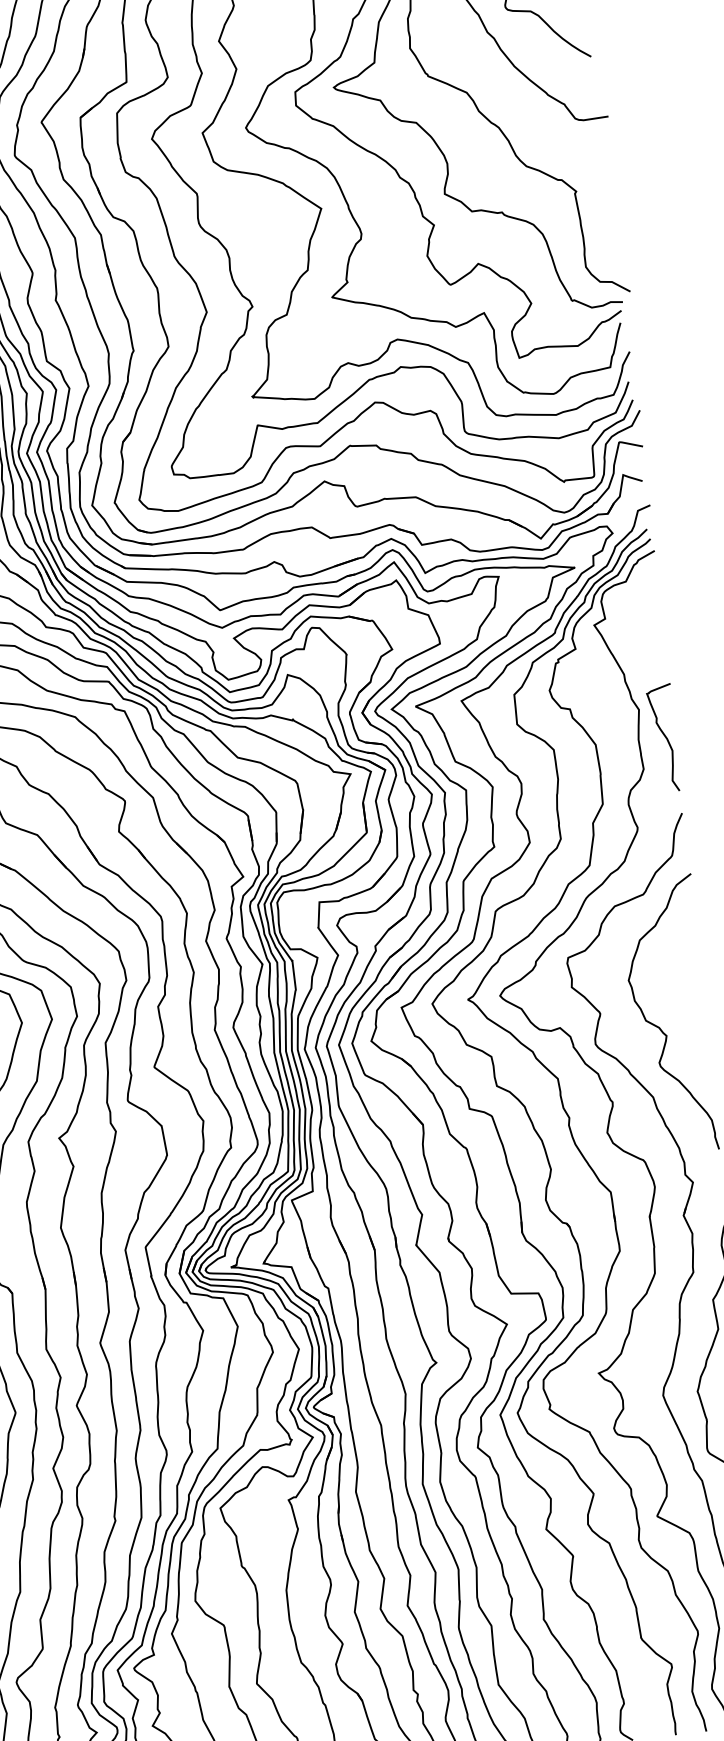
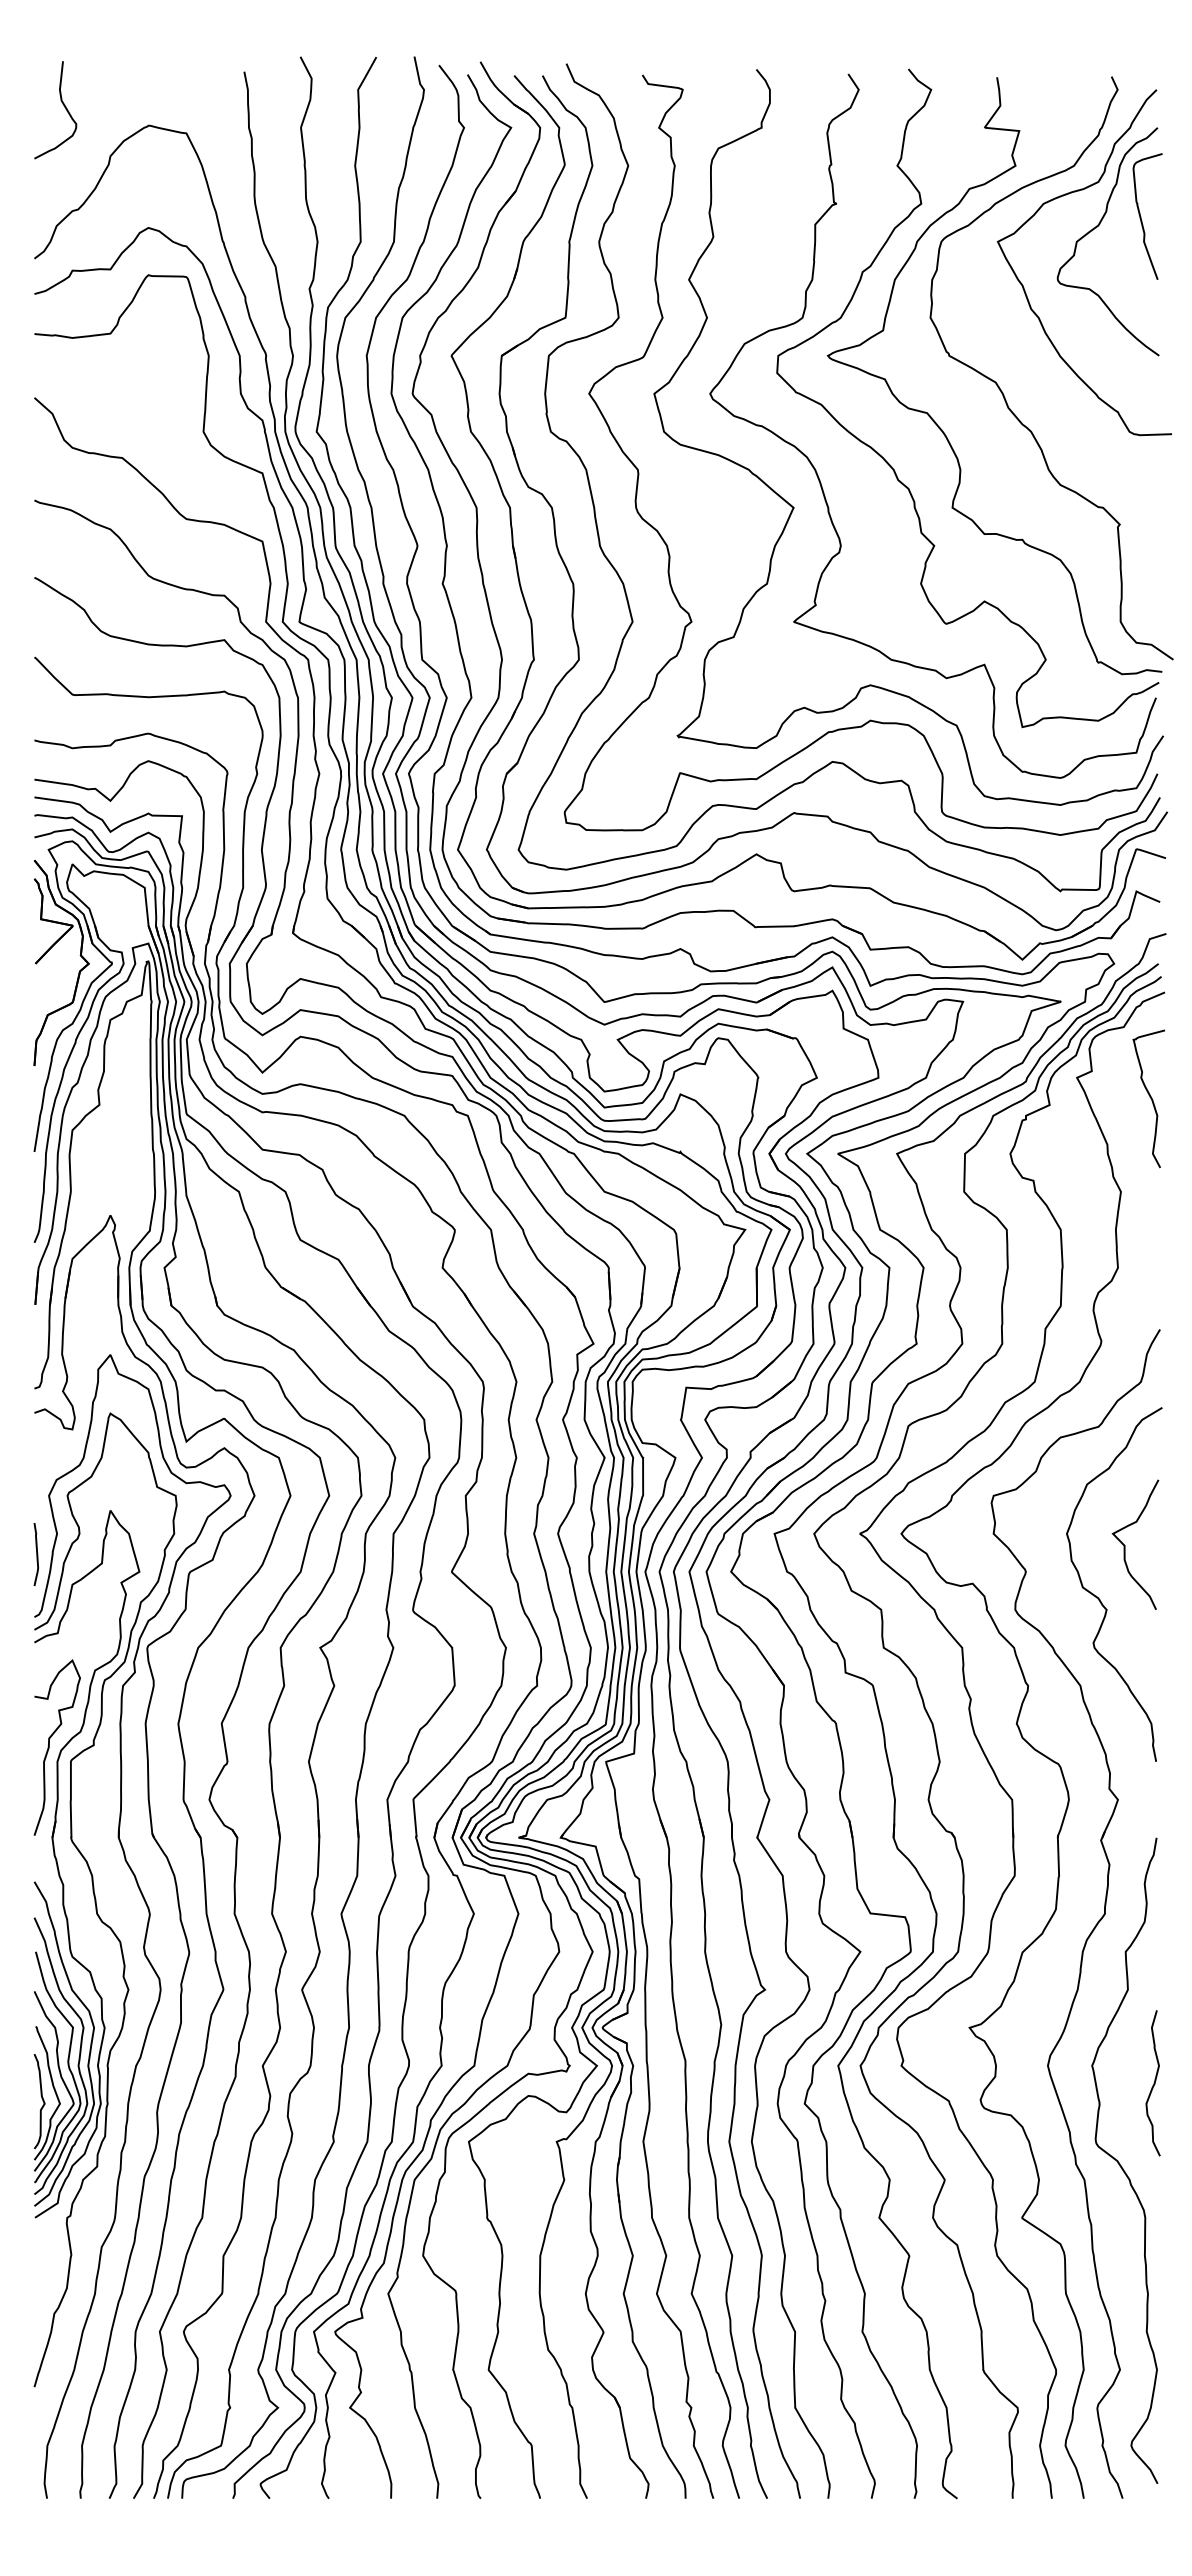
curve: (664, 737) -> (1149, 1097), moved
curve: (675, 984) -> (1125, 1545), added

